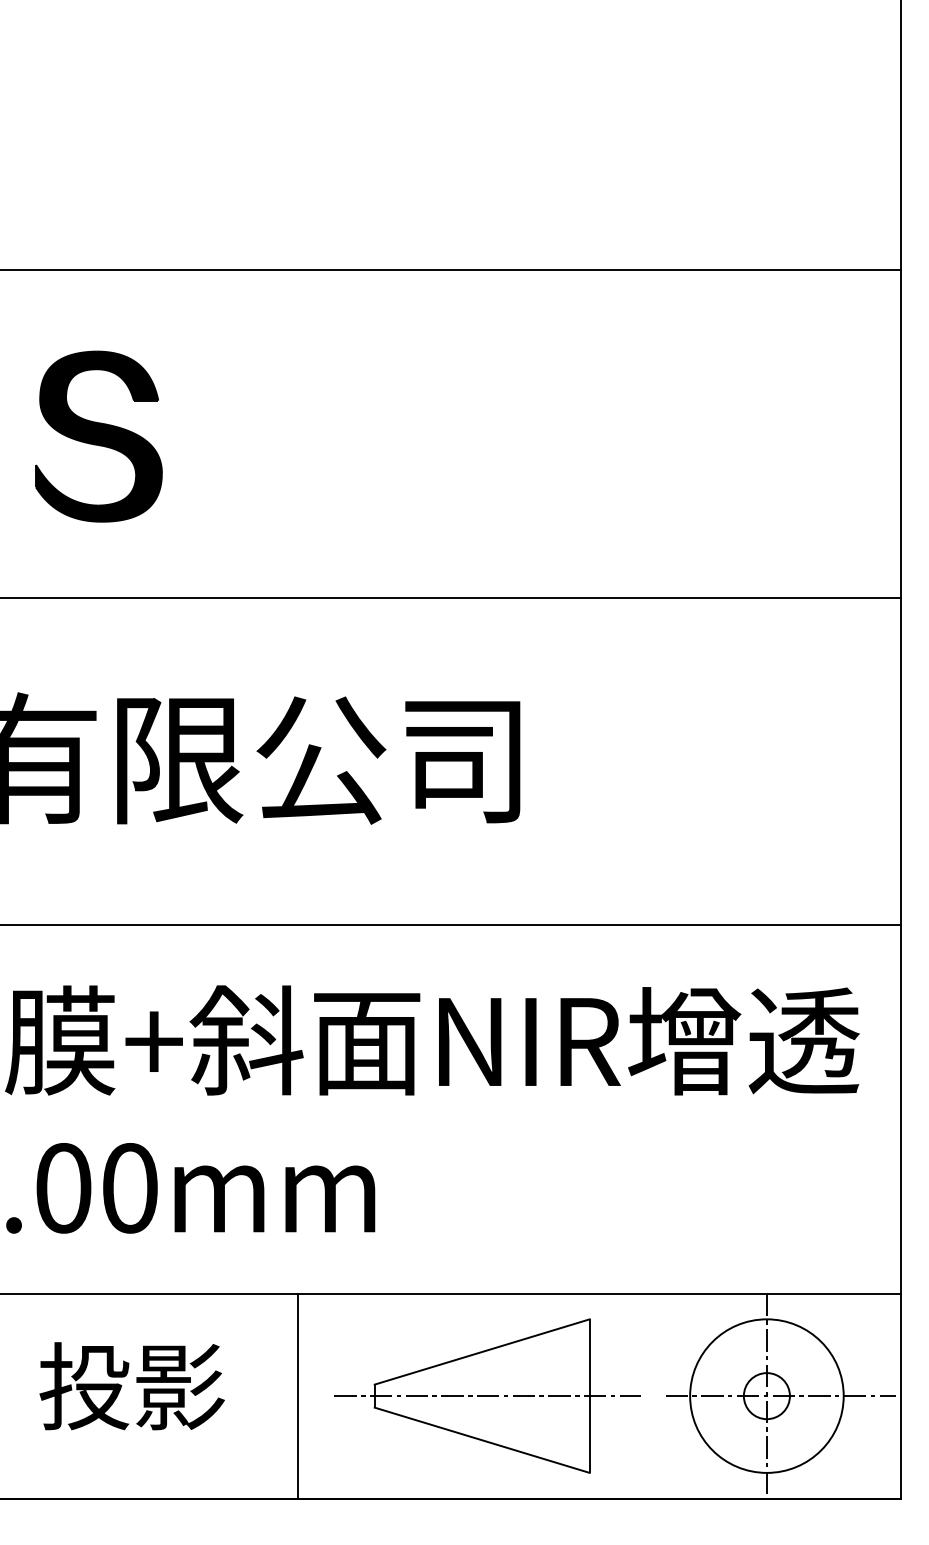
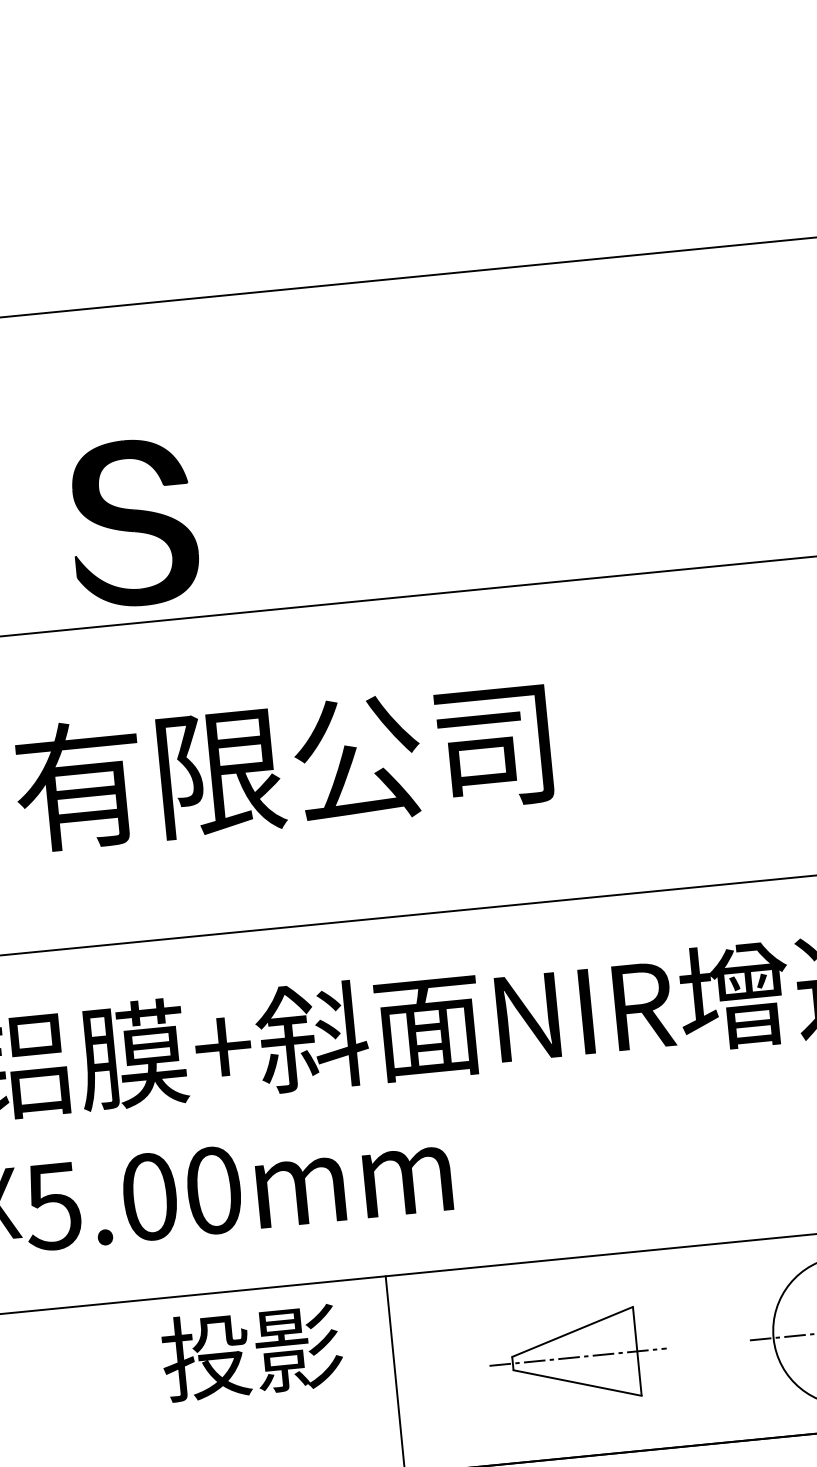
part: (98, 436) -> (133, 523), moved
text: (131, 1386) -> (251, 1352), moved
part: (487, 1395) -> (578, 1356), size x0.6

